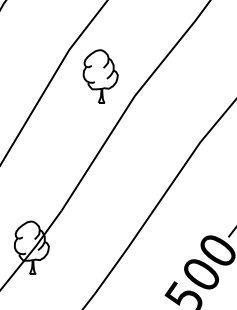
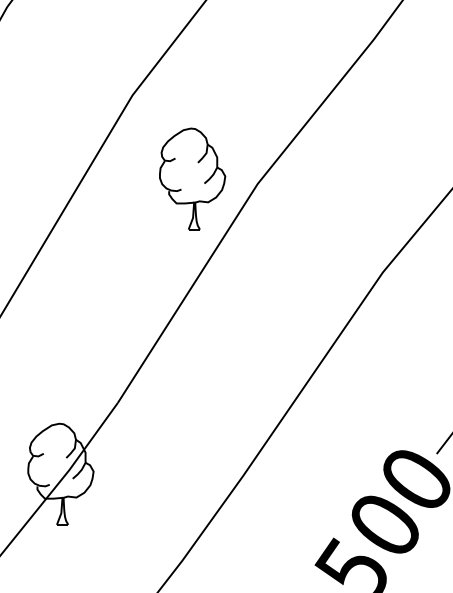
part: (100, 76) -> (192, 178), moved

